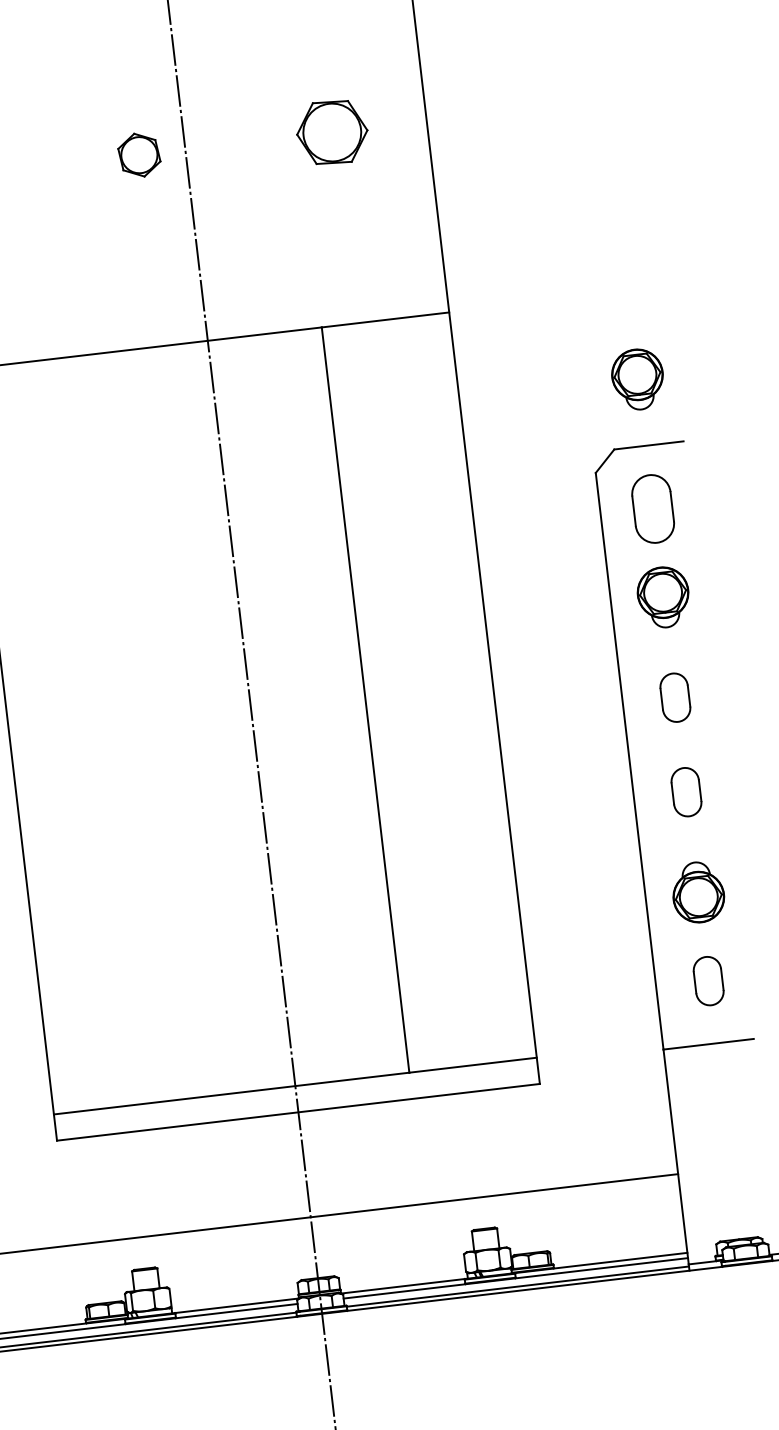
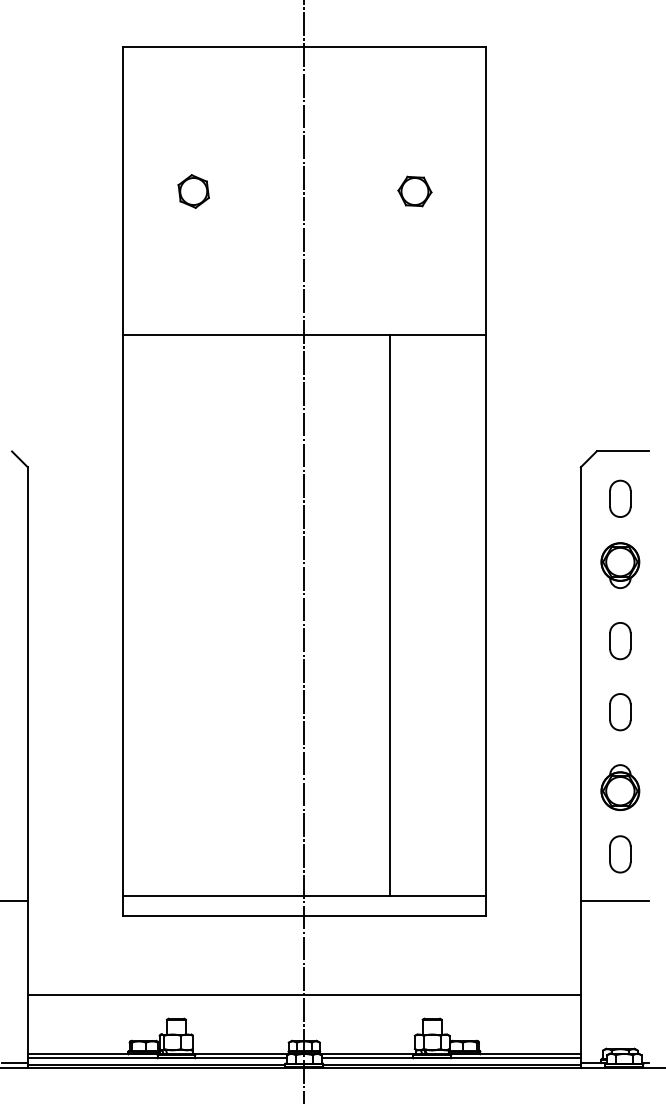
part: (331, 132) -> (414, 191), size x0.62
part: (139, 155) -> (193, 191), moved
part: (638, 379) -> (620, 401), removed
part: (653, 508) -> (620, 498), size x0.71

